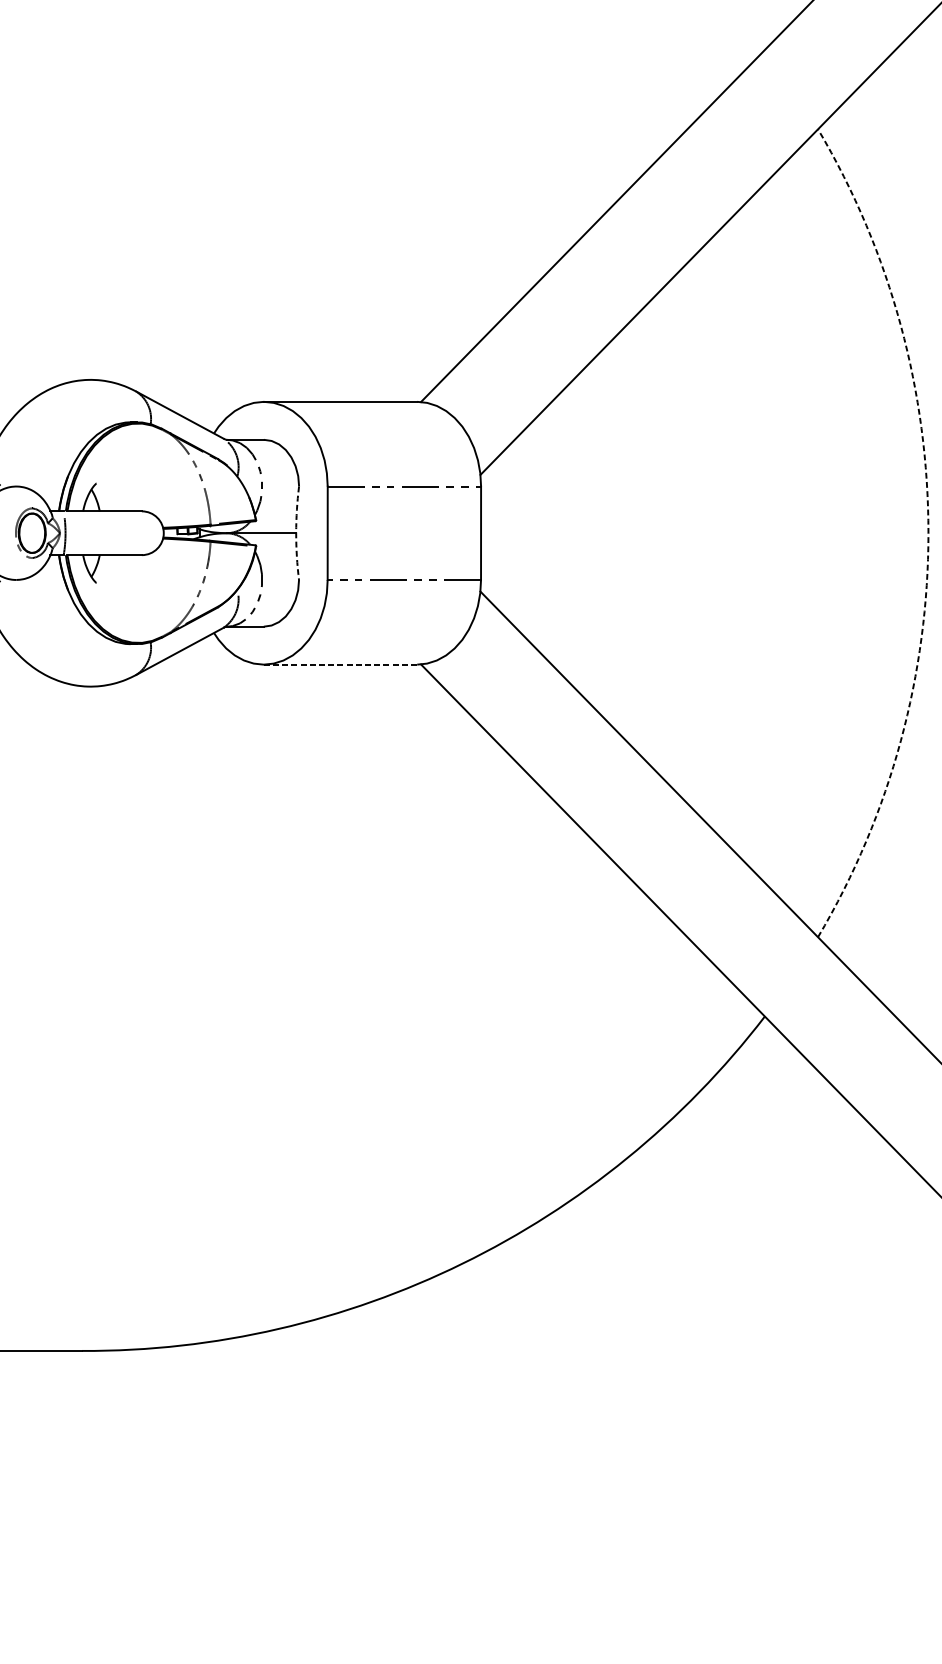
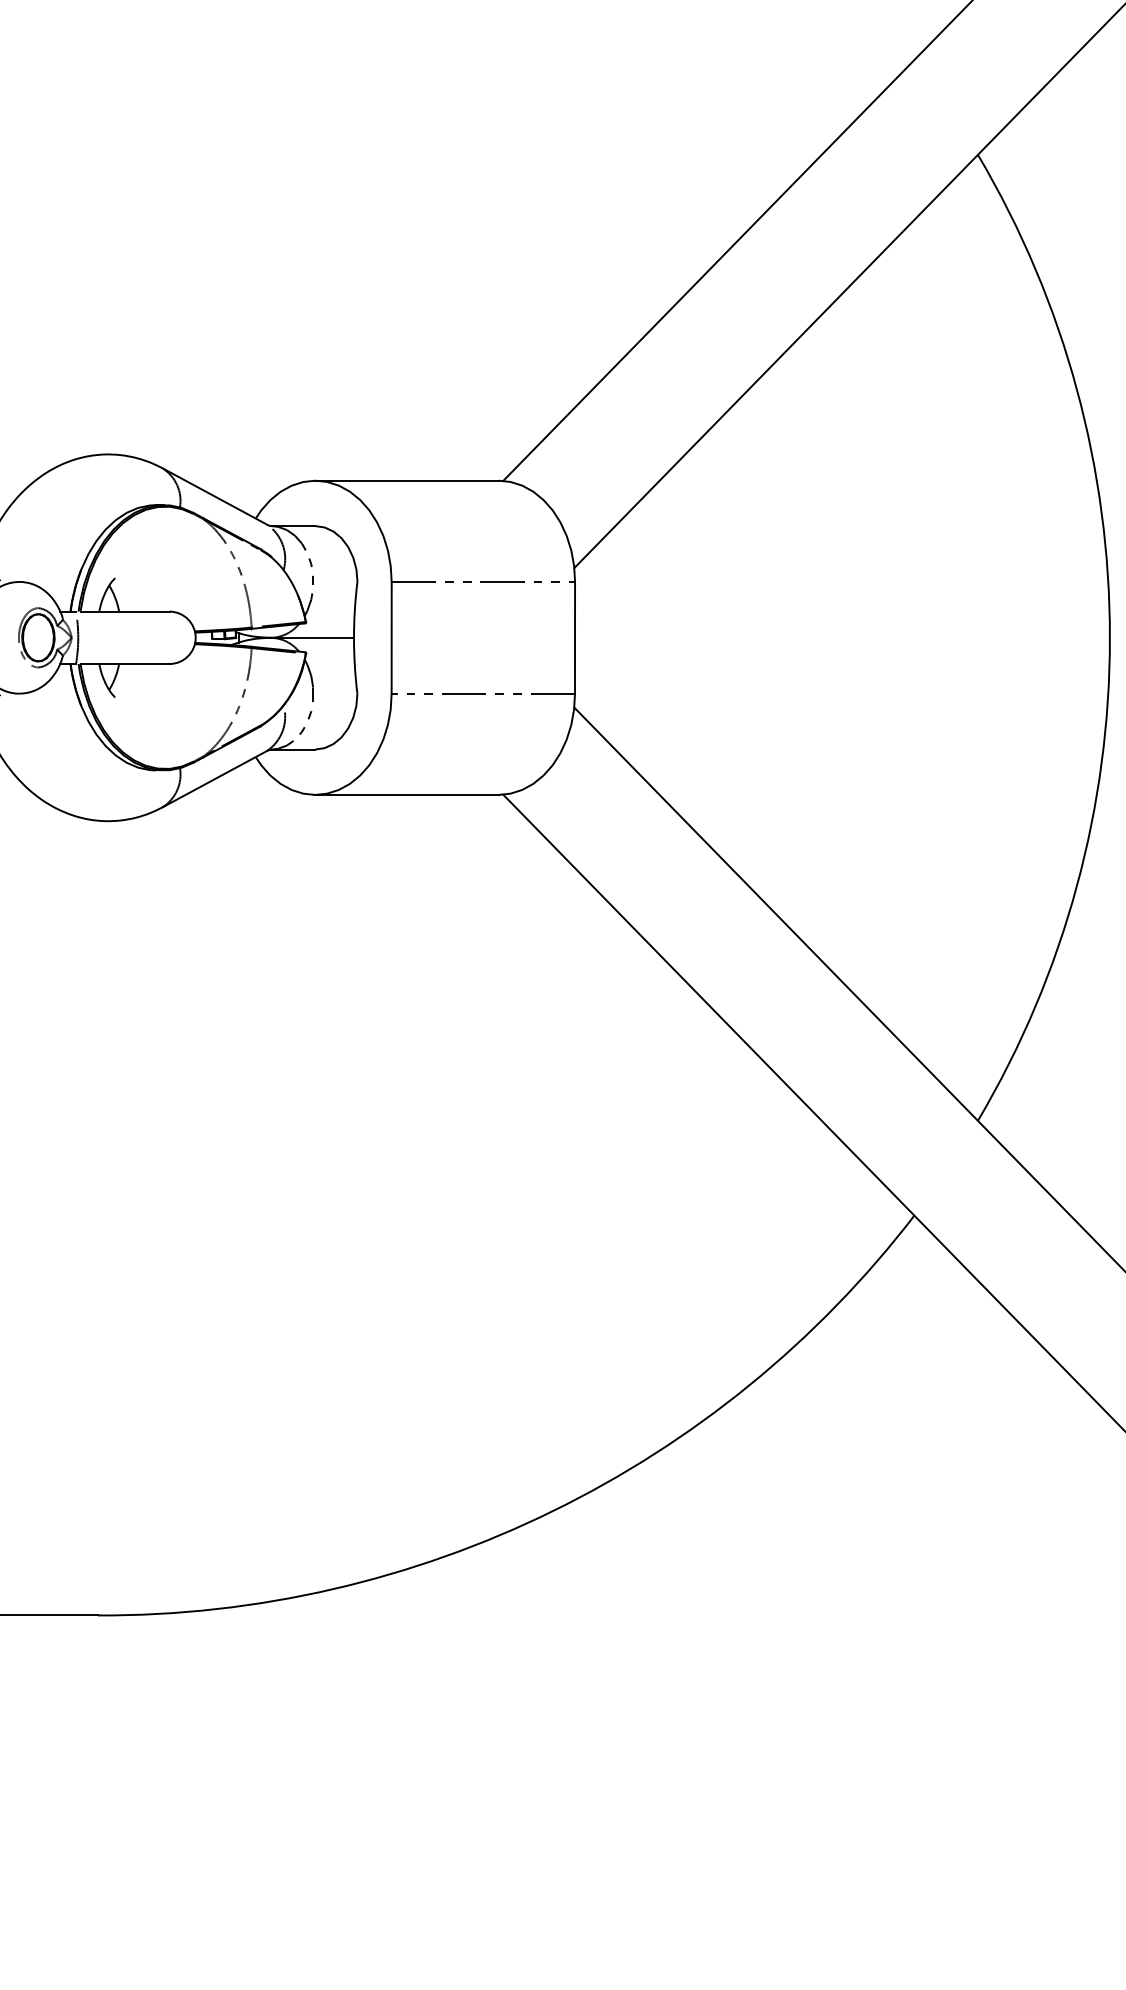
arc: (296, 532) -> (354, 637), dashed -> solid
arc: (928, 532) -> (1109, 637), dashed -> solid
line: (340, 664) -> (407, 794), dashed -> solid

